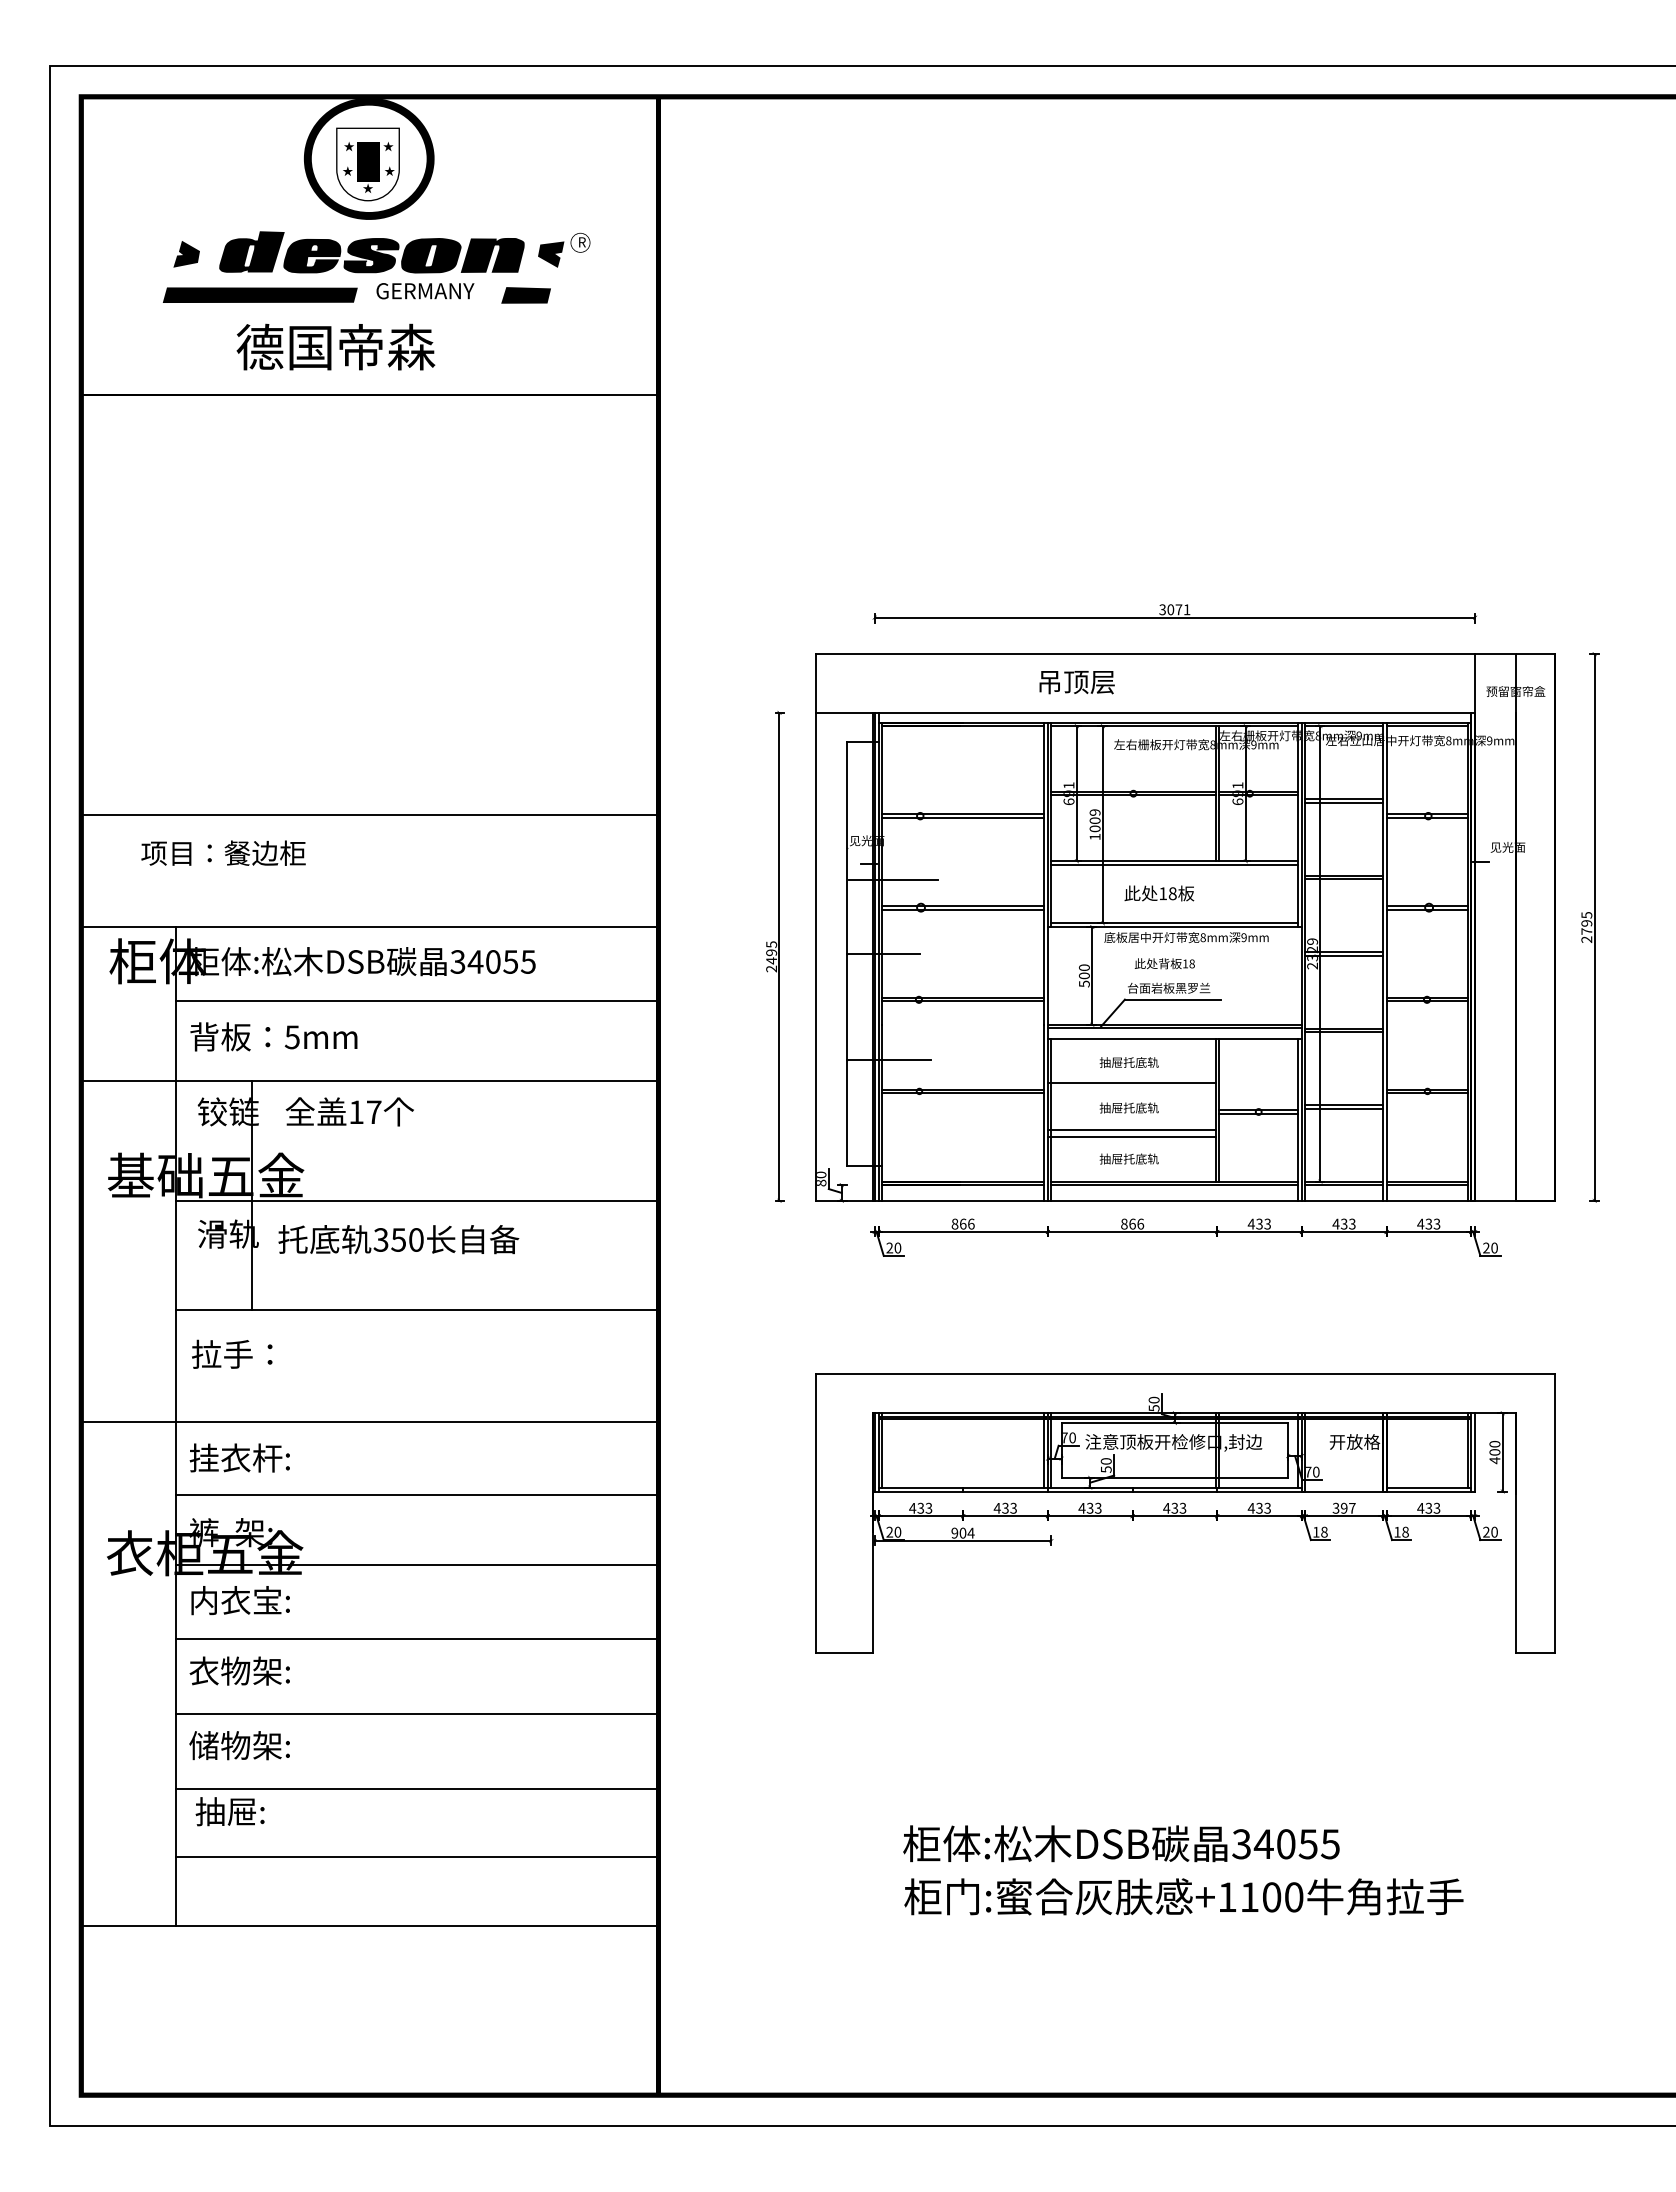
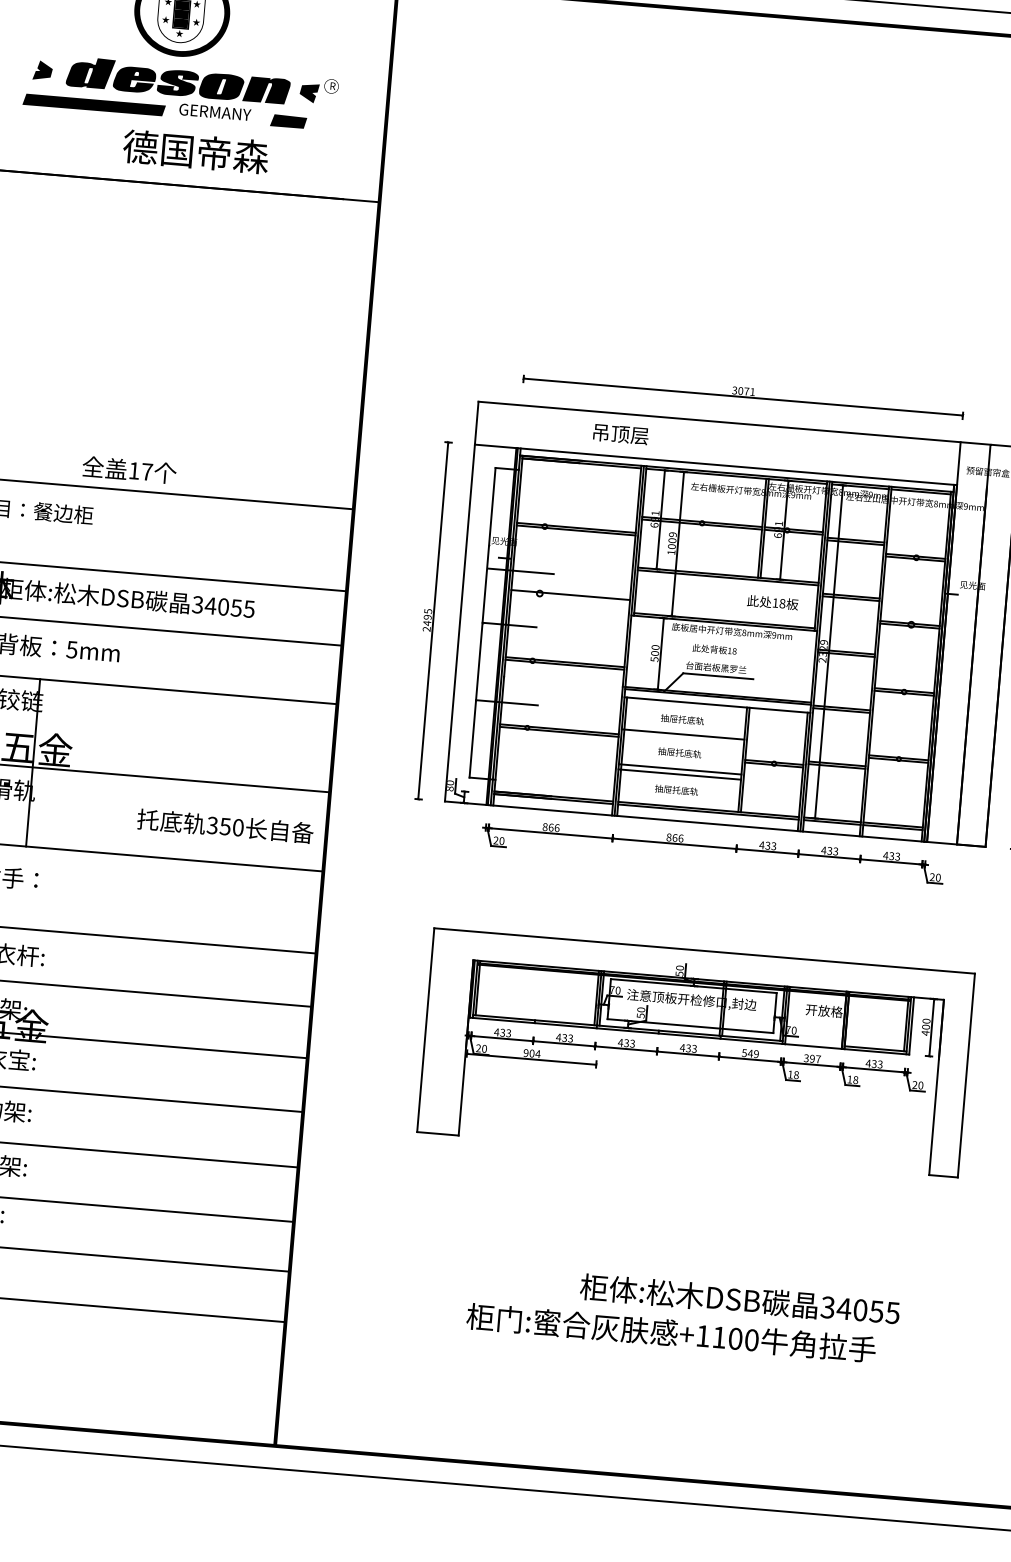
text: (335, 346) -> (195, 151), moved
text: (1076, 682) -> (620, 434), moved
text: (1159, 893) -> (772, 602), moved
line: (963, 909) -> (570, 597), removed
text: (349, 1111) -> (129, 469), moved
text: (398, 1239) -> (225, 826), moved
text: (1258, 1507) -> (749, 1052), 433 -> 549
text: (1121, 1843) -> (740, 1299), moved

